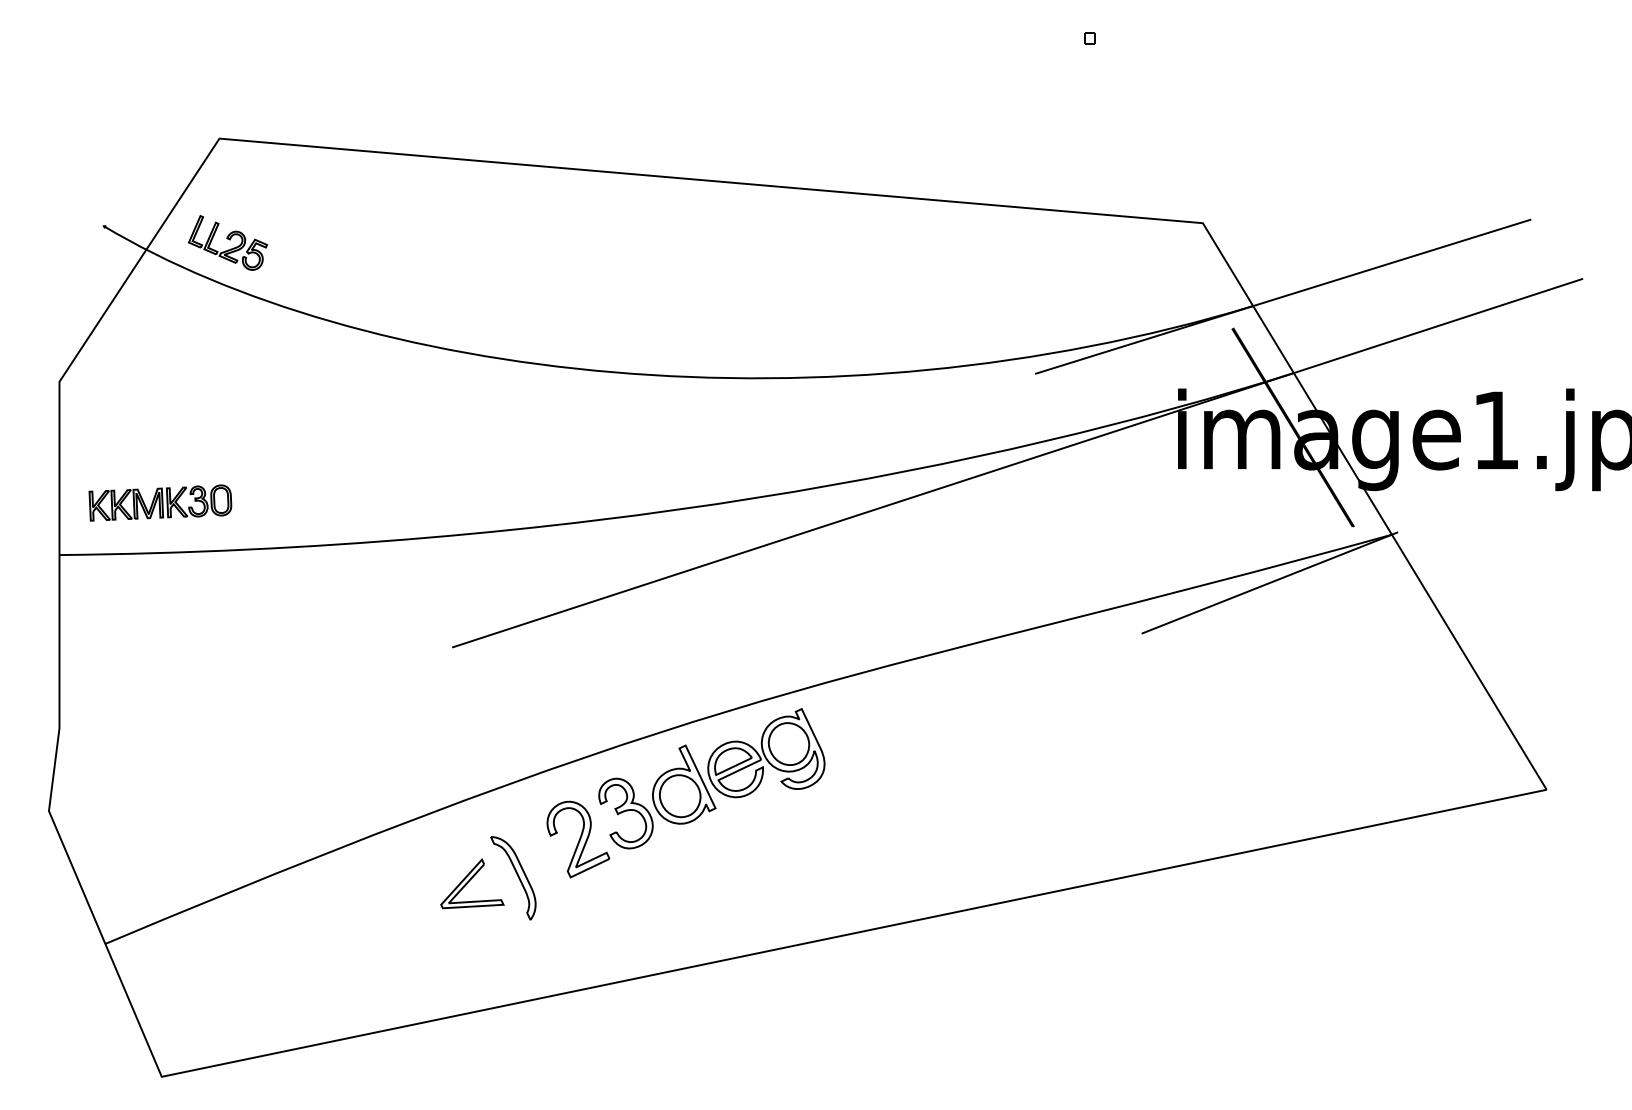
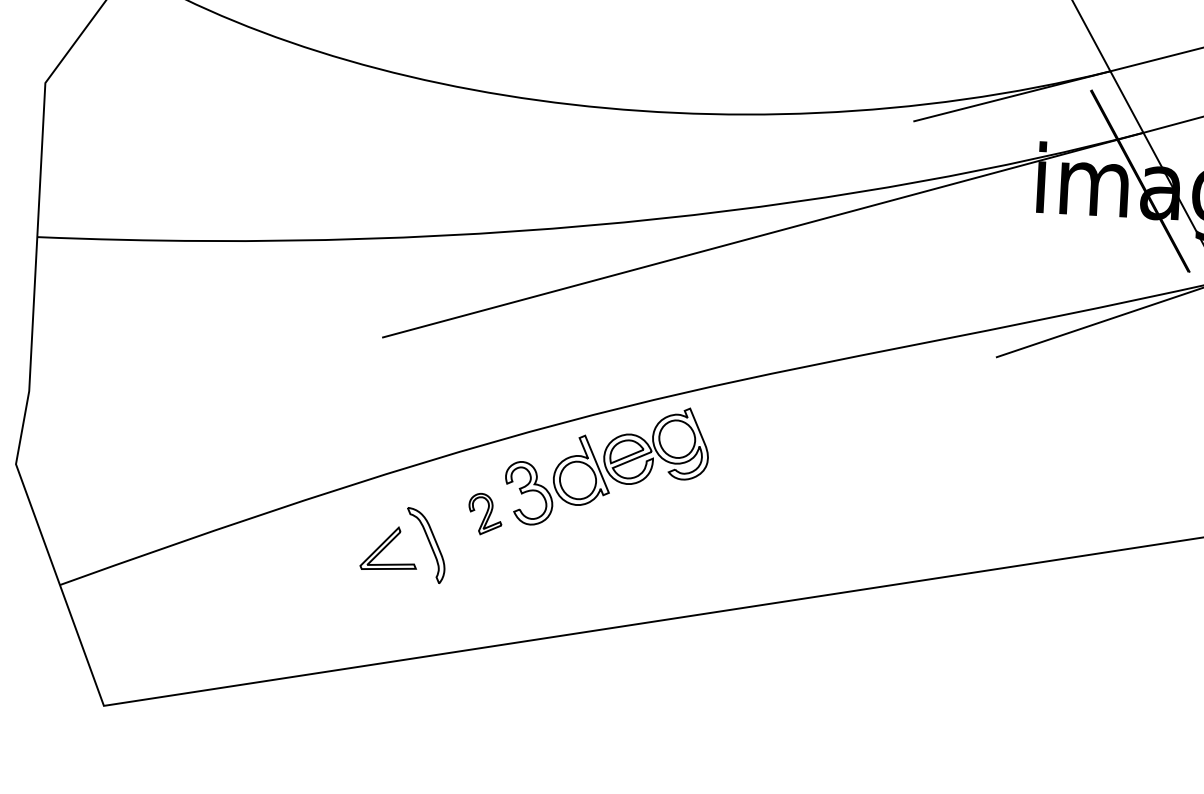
part: (160, 502) -> (129, 195), removed
part: (578, 839) -> (485, 514), size x0.6

